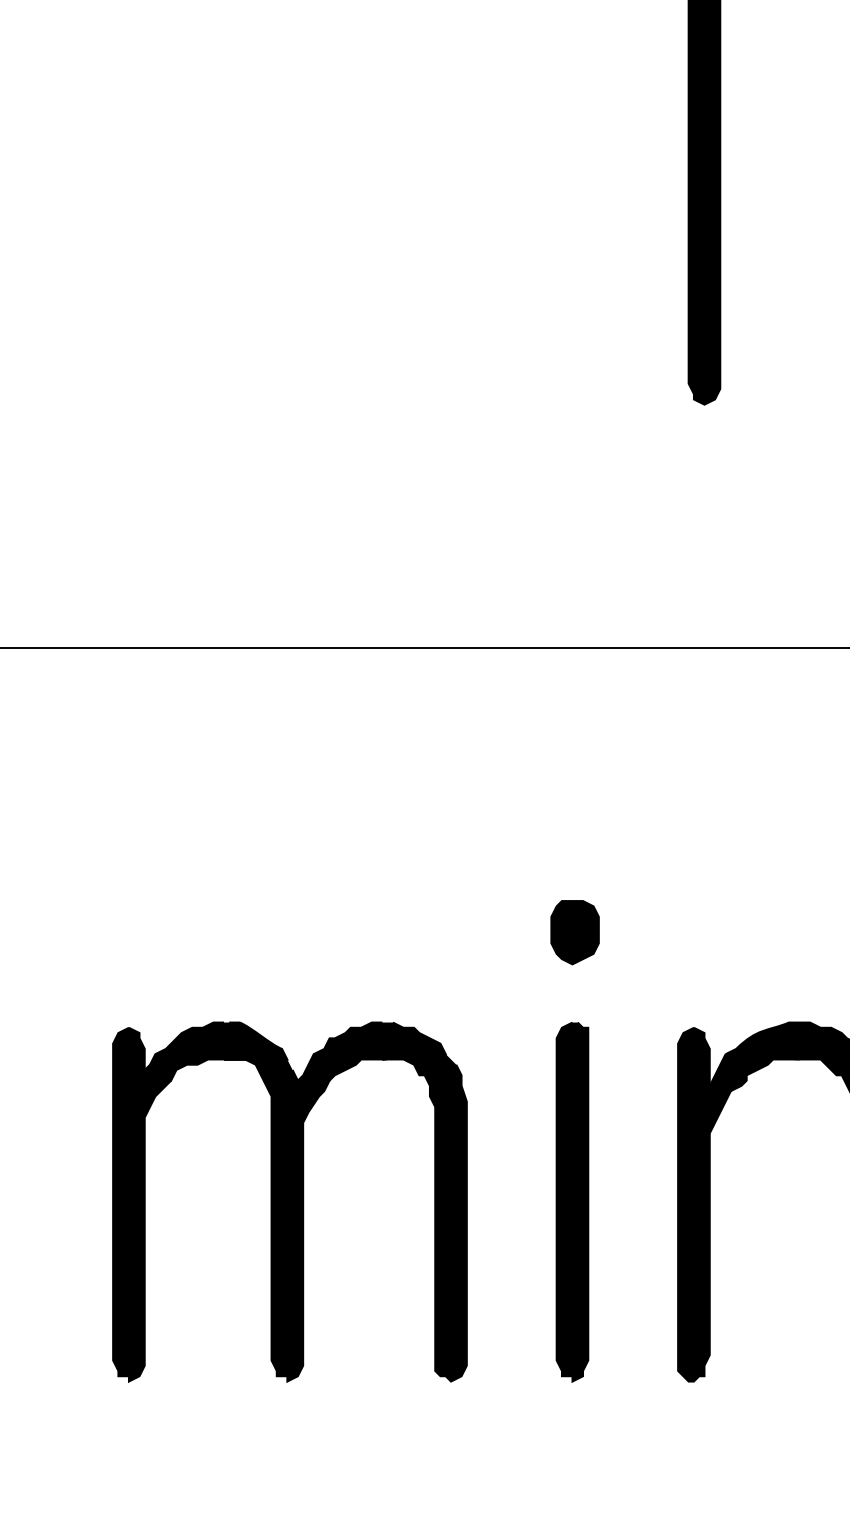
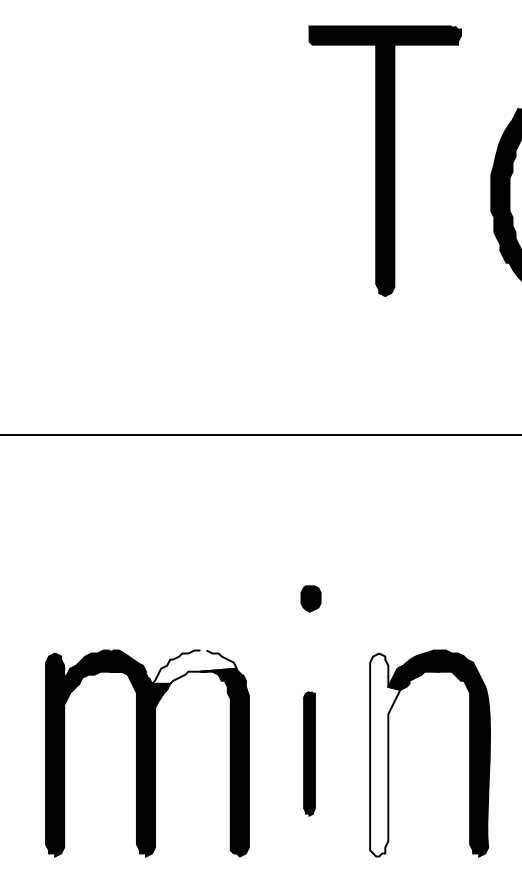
part: (574, 931) -> (310, 598), size x0.7
fill: (371, 1050) -> (194, 666), removed
part: (572, 1202) -> (309, 753), size x0.6
fill: (704, 1203) -> (385, 754), removed

